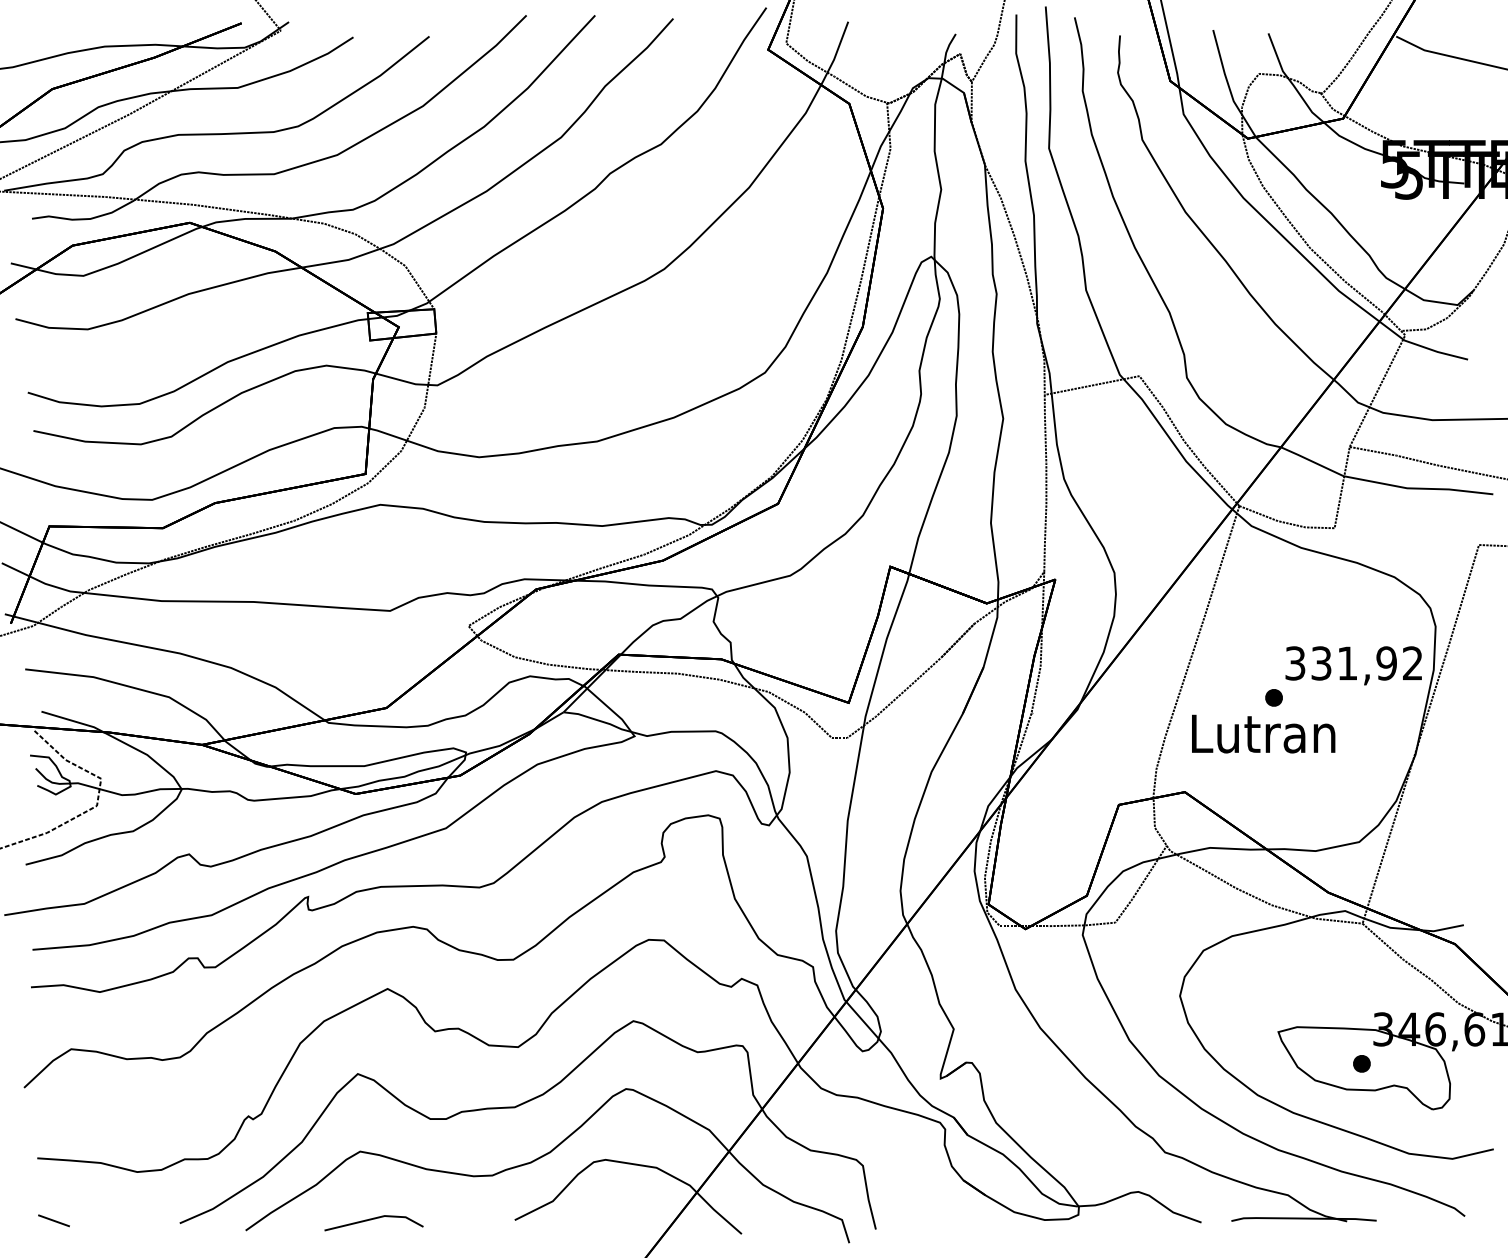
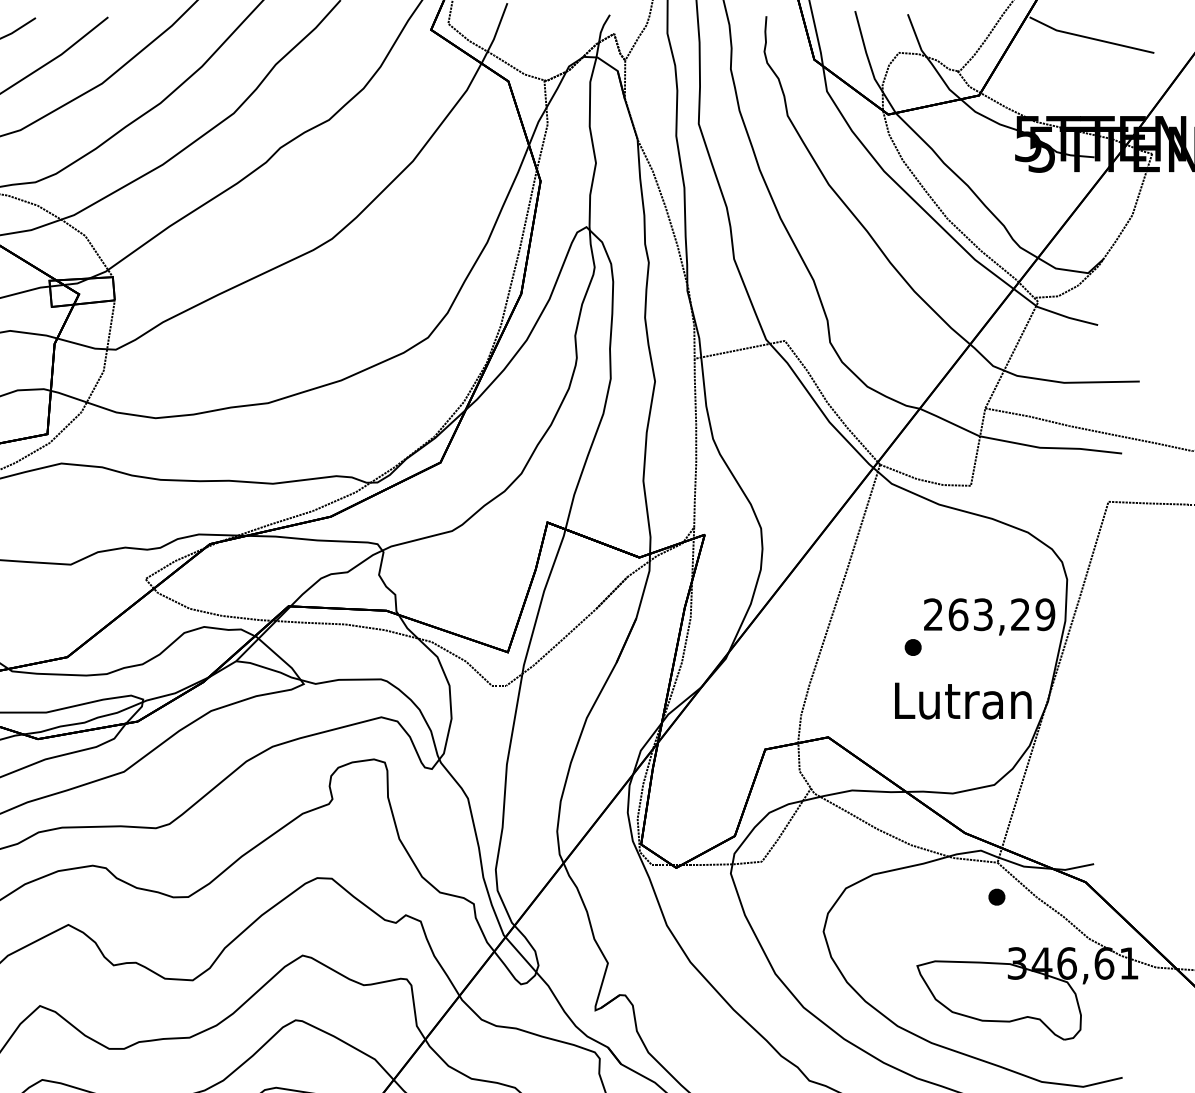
text: (1354, 663) -> (989, 614), 331,92 -> 263,29
text: (1263, 733) -> (963, 700), moved
part: (1361, 1063) -> (996, 896), moved

